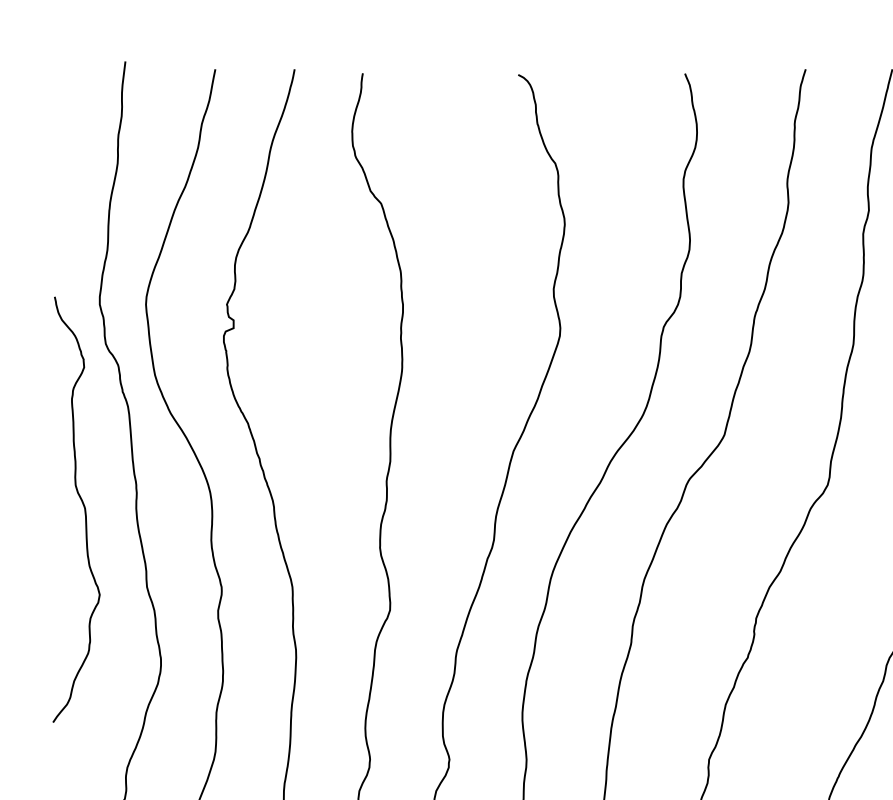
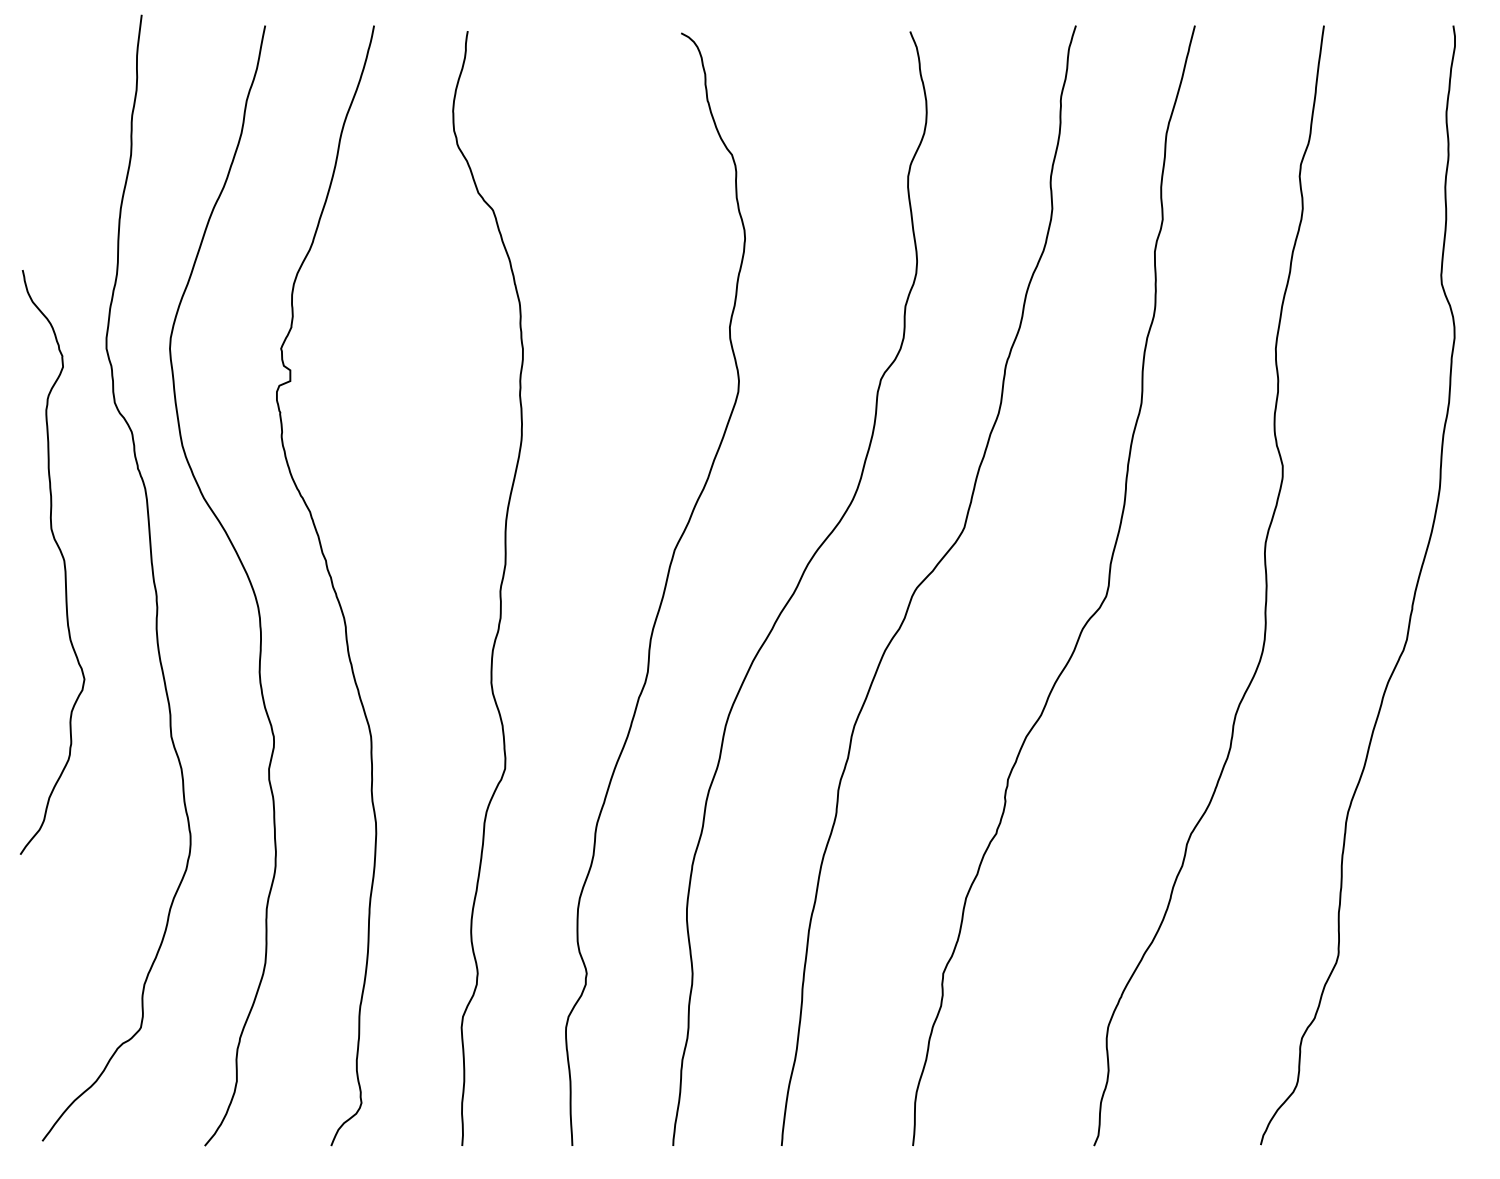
curve: (83, 506) -> (62, 558), moved

